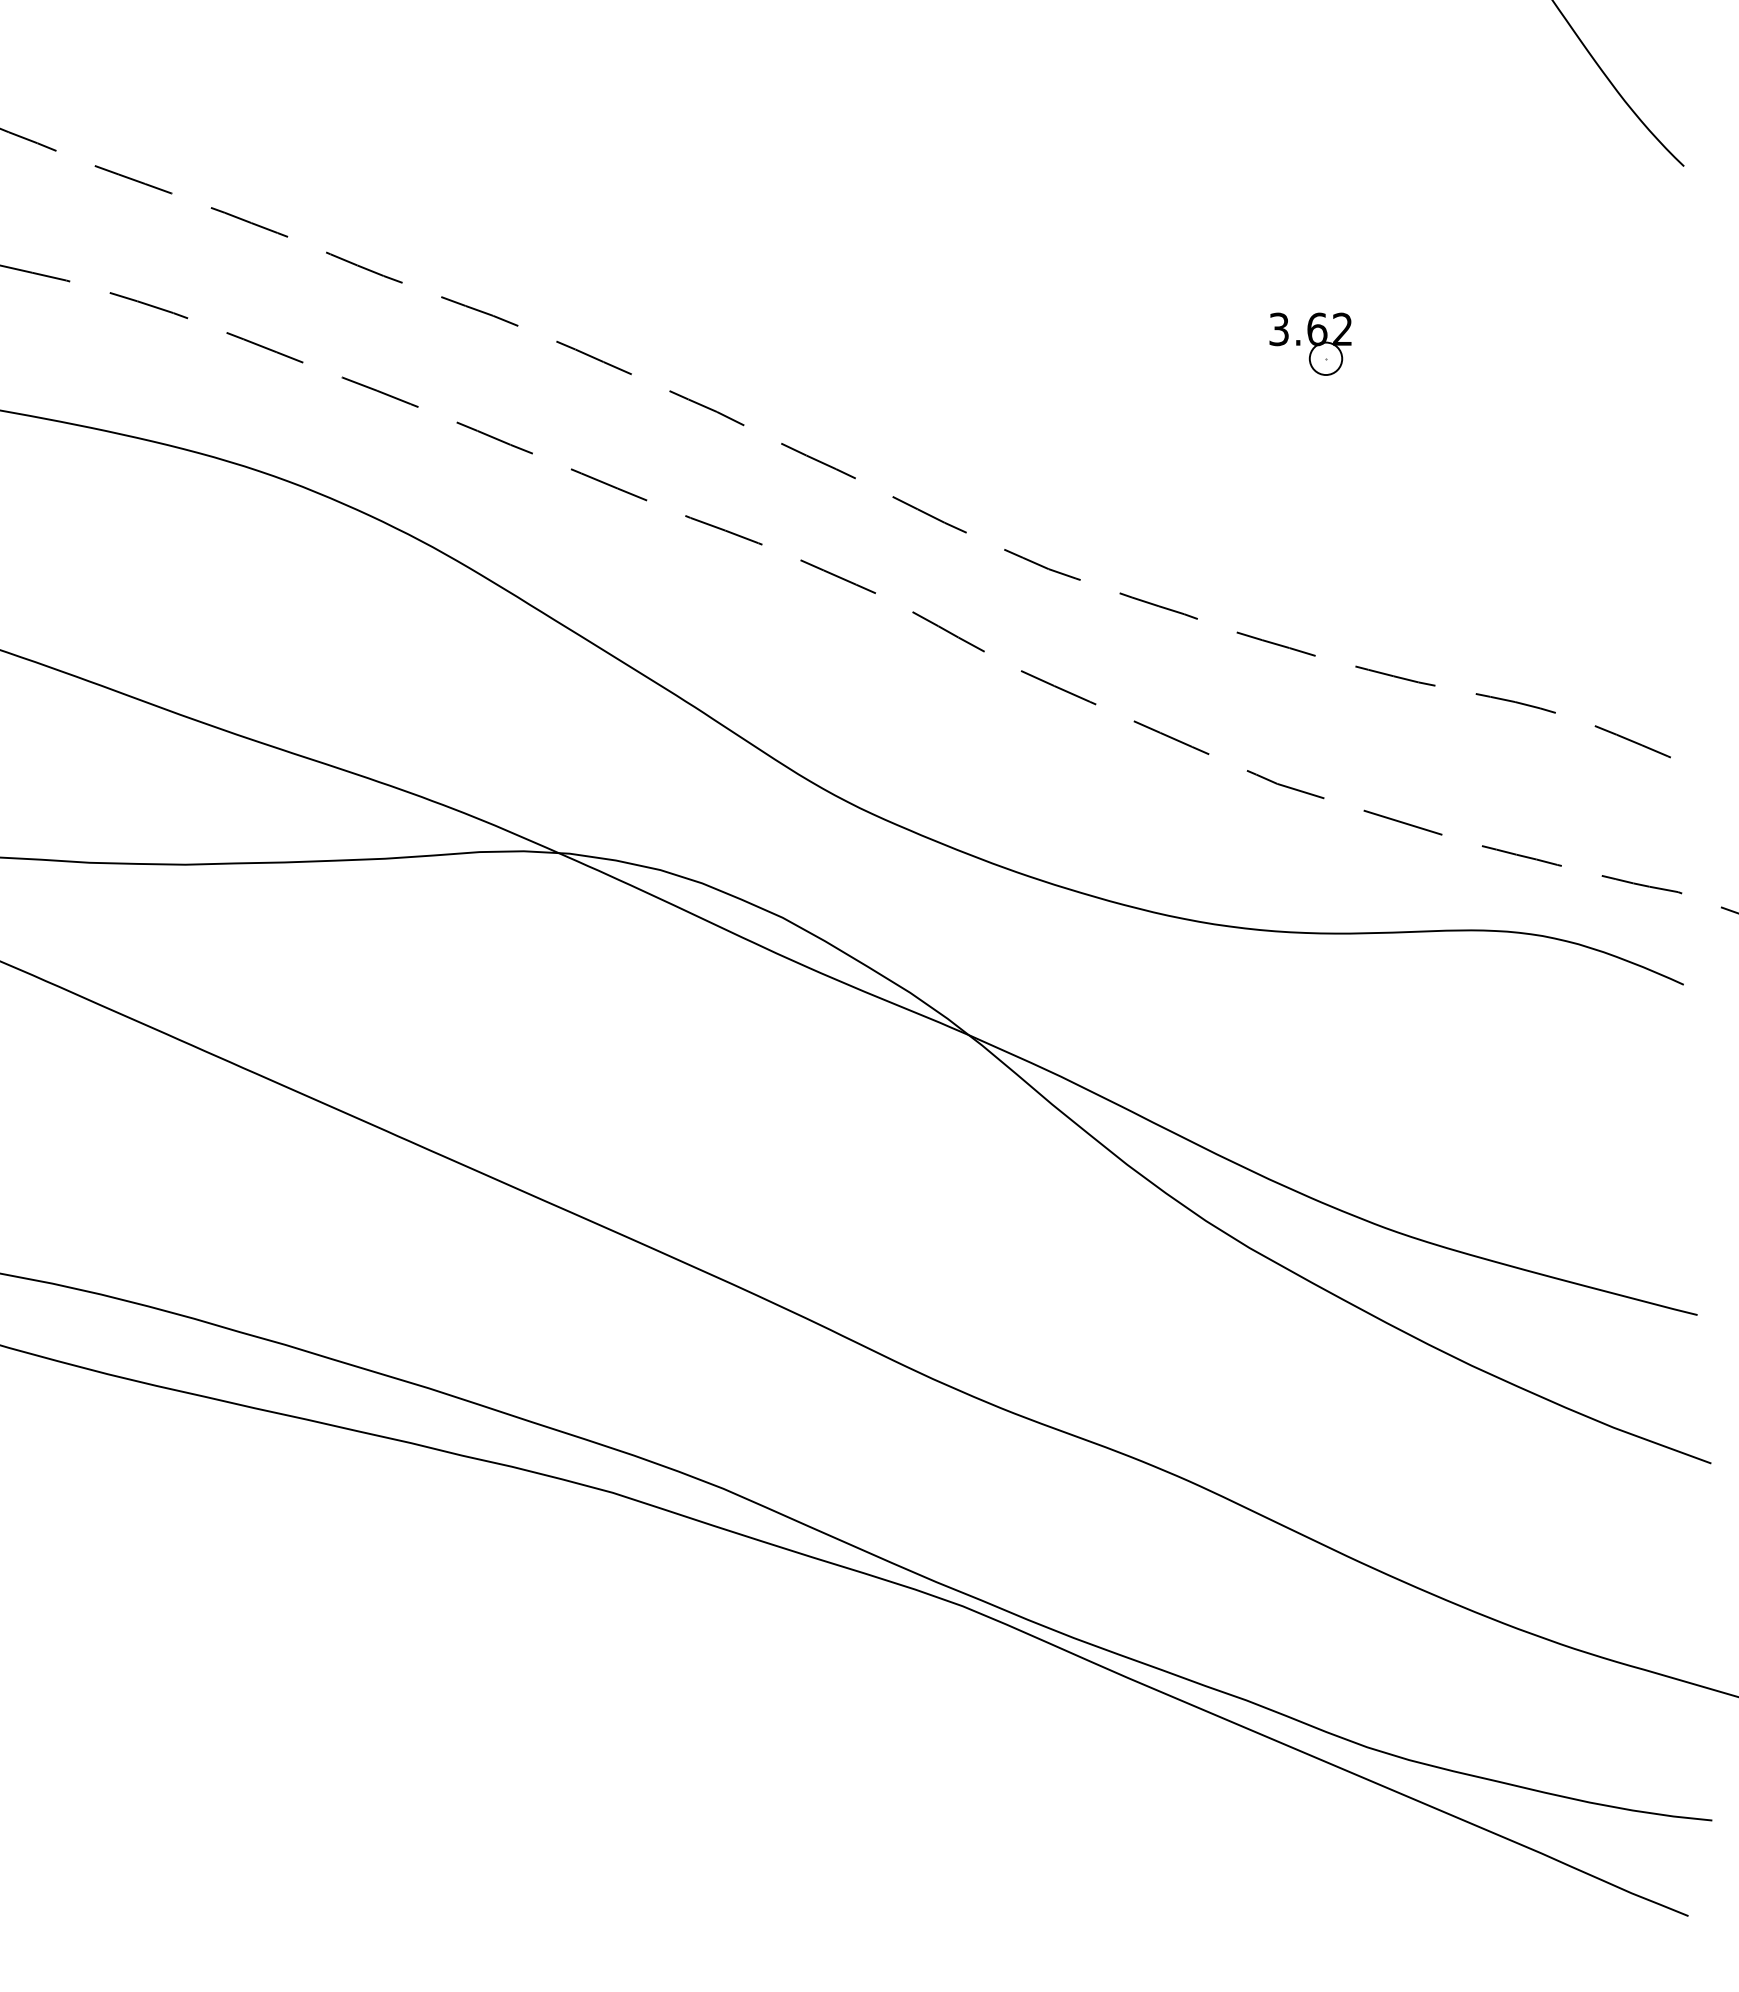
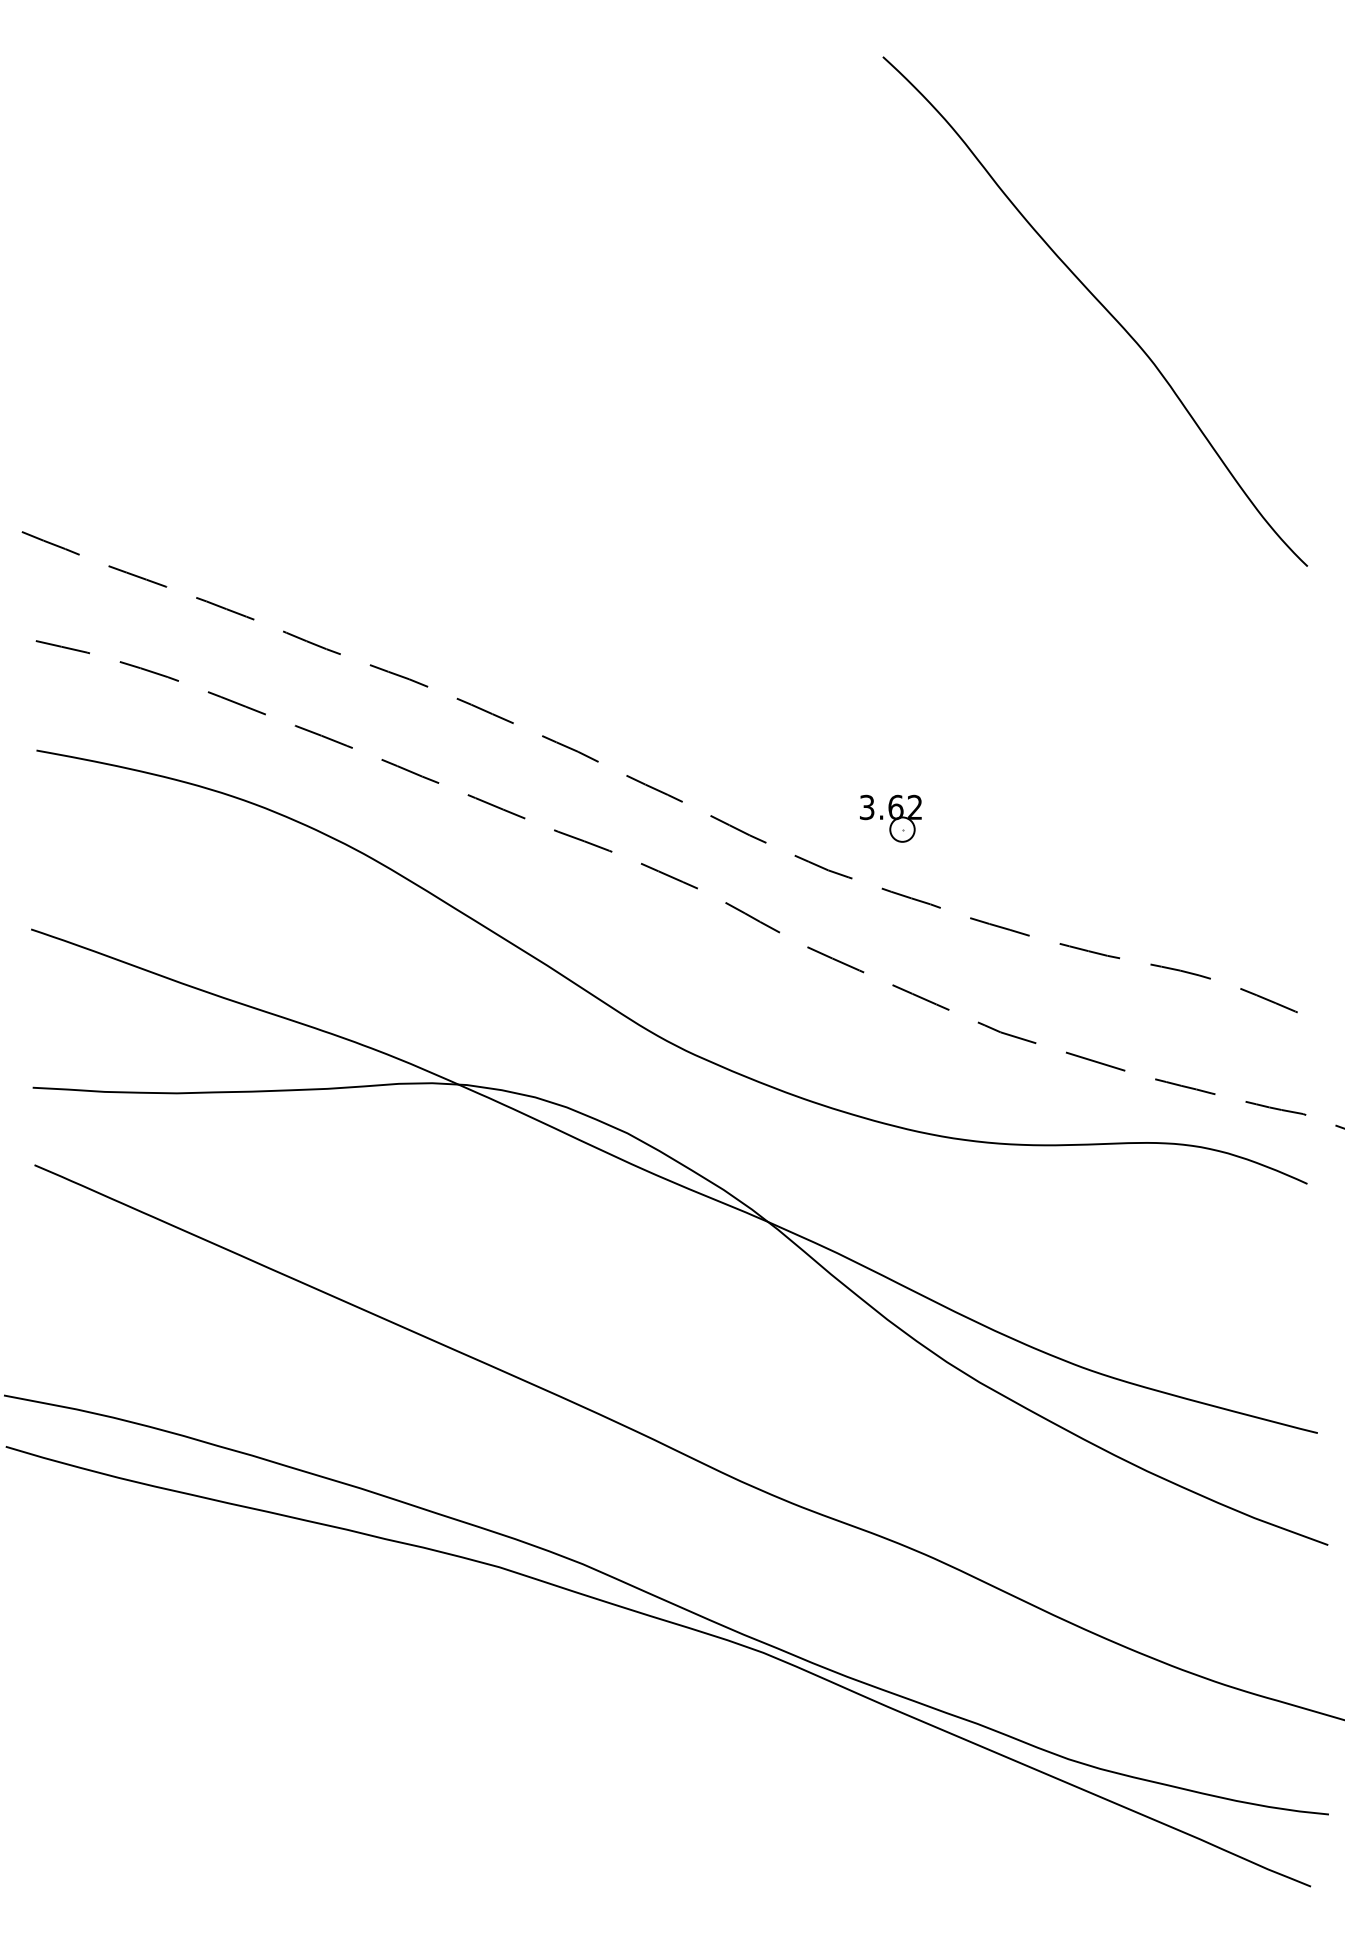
part: (1310, 344) -> (890, 818), moved

